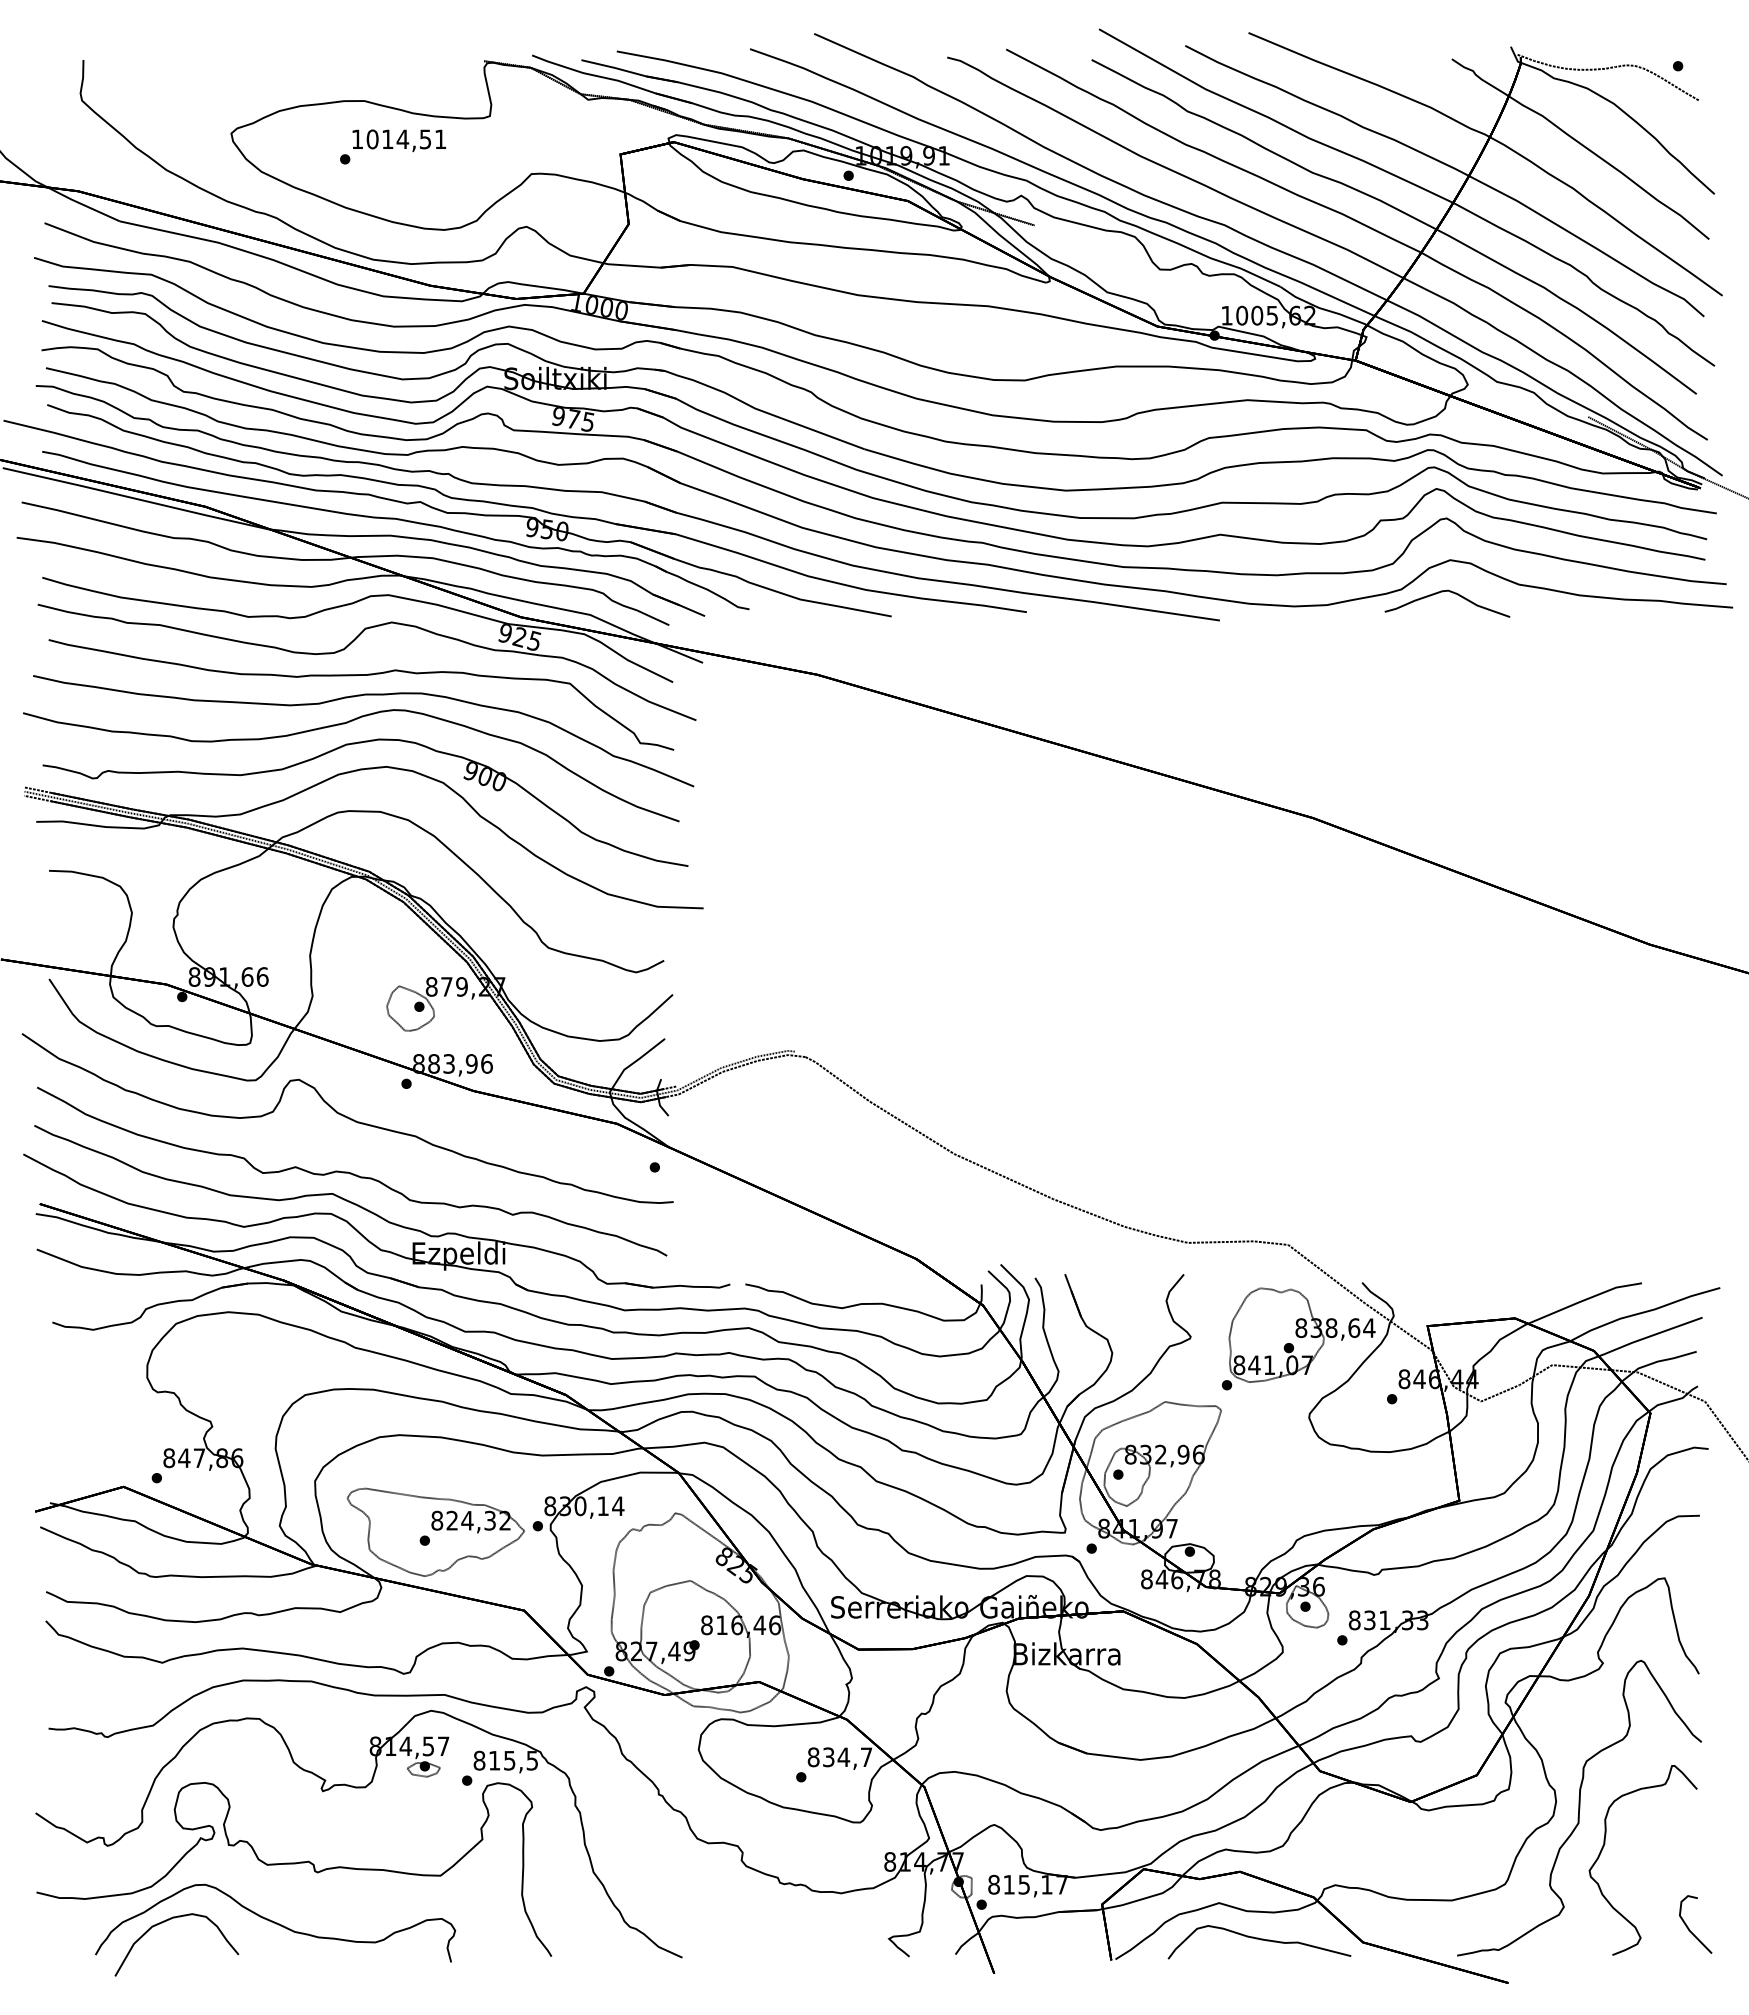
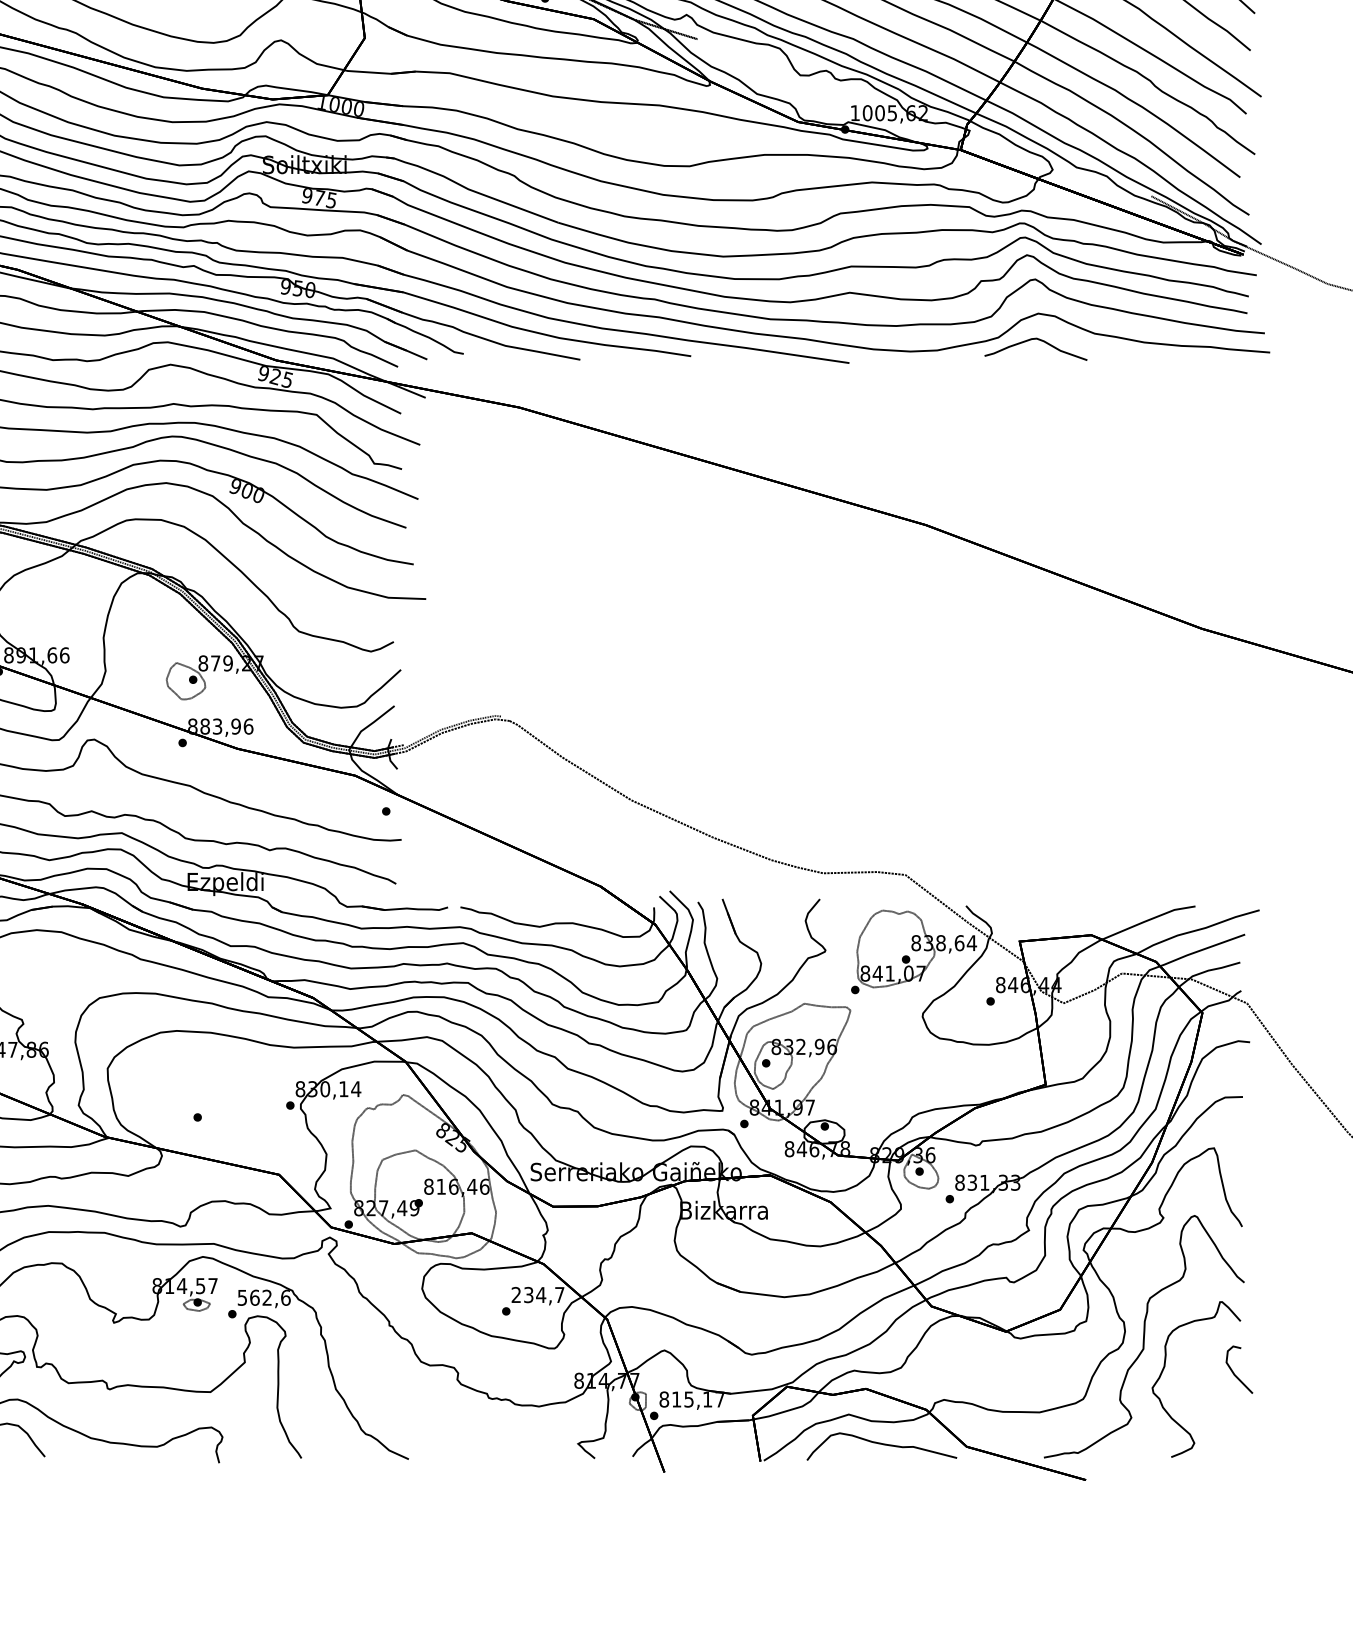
part: (435, 1531) -> (206, 1109), removed
text: (813, 1757) -> (516, 1295), 834,7 -> 234,7
text: (505, 1760) -> (263, 1297), 815,5 -> 562,6
curve: (1689, 1928) -> (1234, 1373), moved

